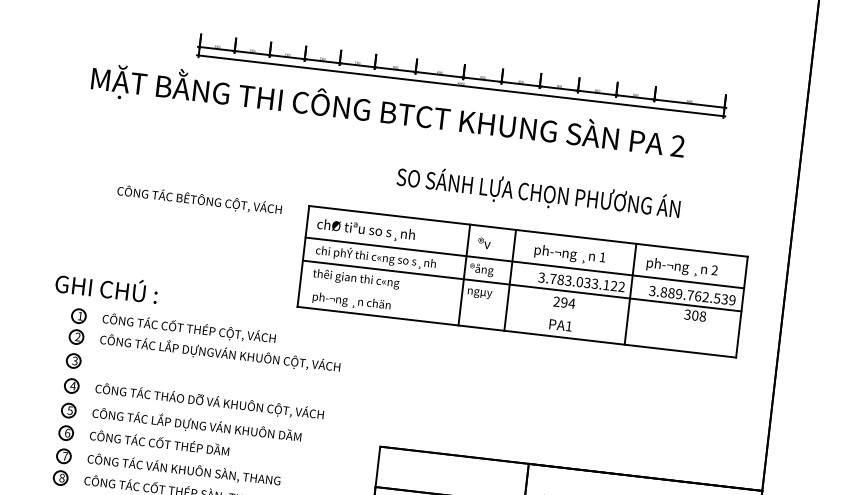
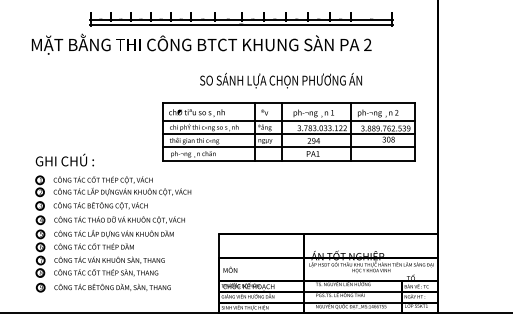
text: (537, 192) -> (280, 80), moved
text: (199, 199) -> (100, 205), moved
text: (106, 286) -> (64, 159), moved
line: (518, 309) -> (288, 147), added

